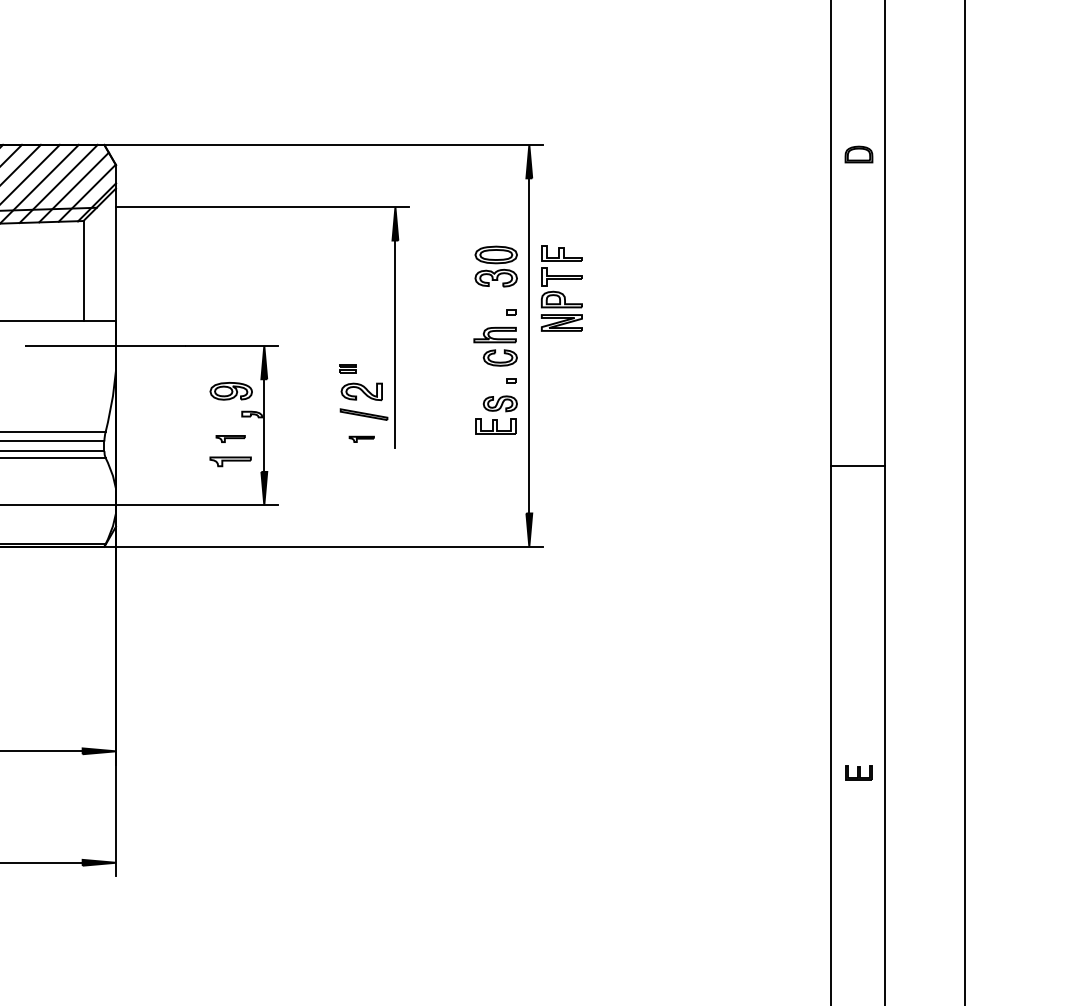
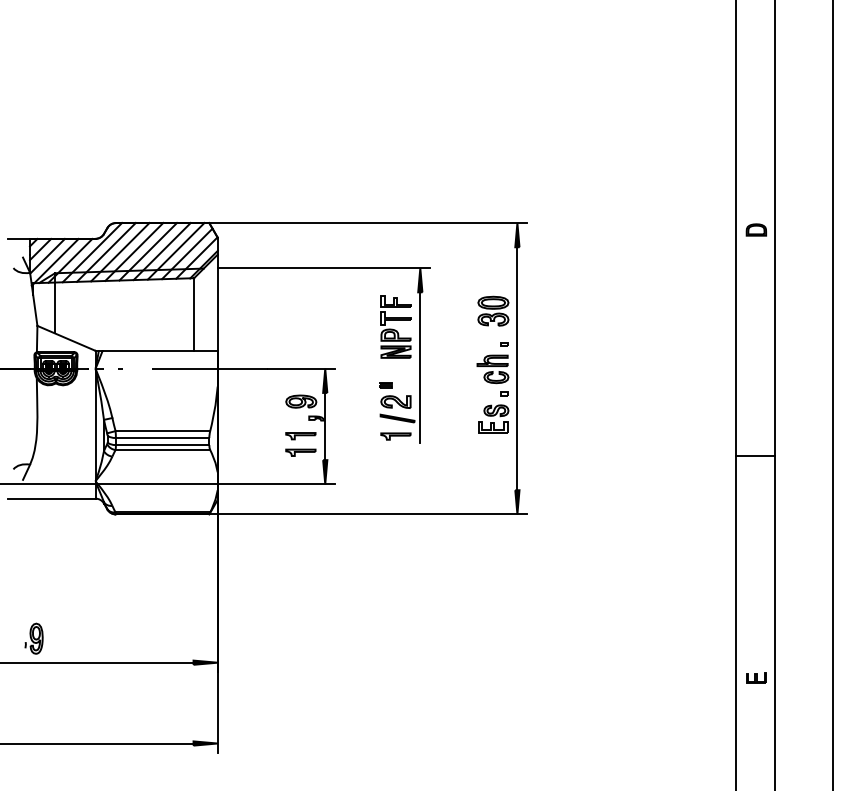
part: (561, 287) -> (395, 326), moved
part: (230, 439) -> (300, 436), size x1.43
part: (361, 439) -> (395, 436), size x1.67

